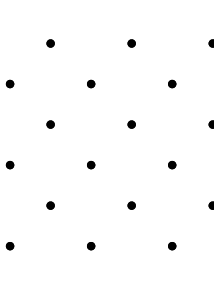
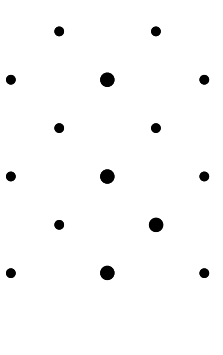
part: (91, 83) -> (107, 79), size x1.6
part: (91, 164) -> (107, 175), size x1.6
part: (131, 205) -> (155, 224), size x1.6
part: (91, 246) -> (107, 273), size x1.6

